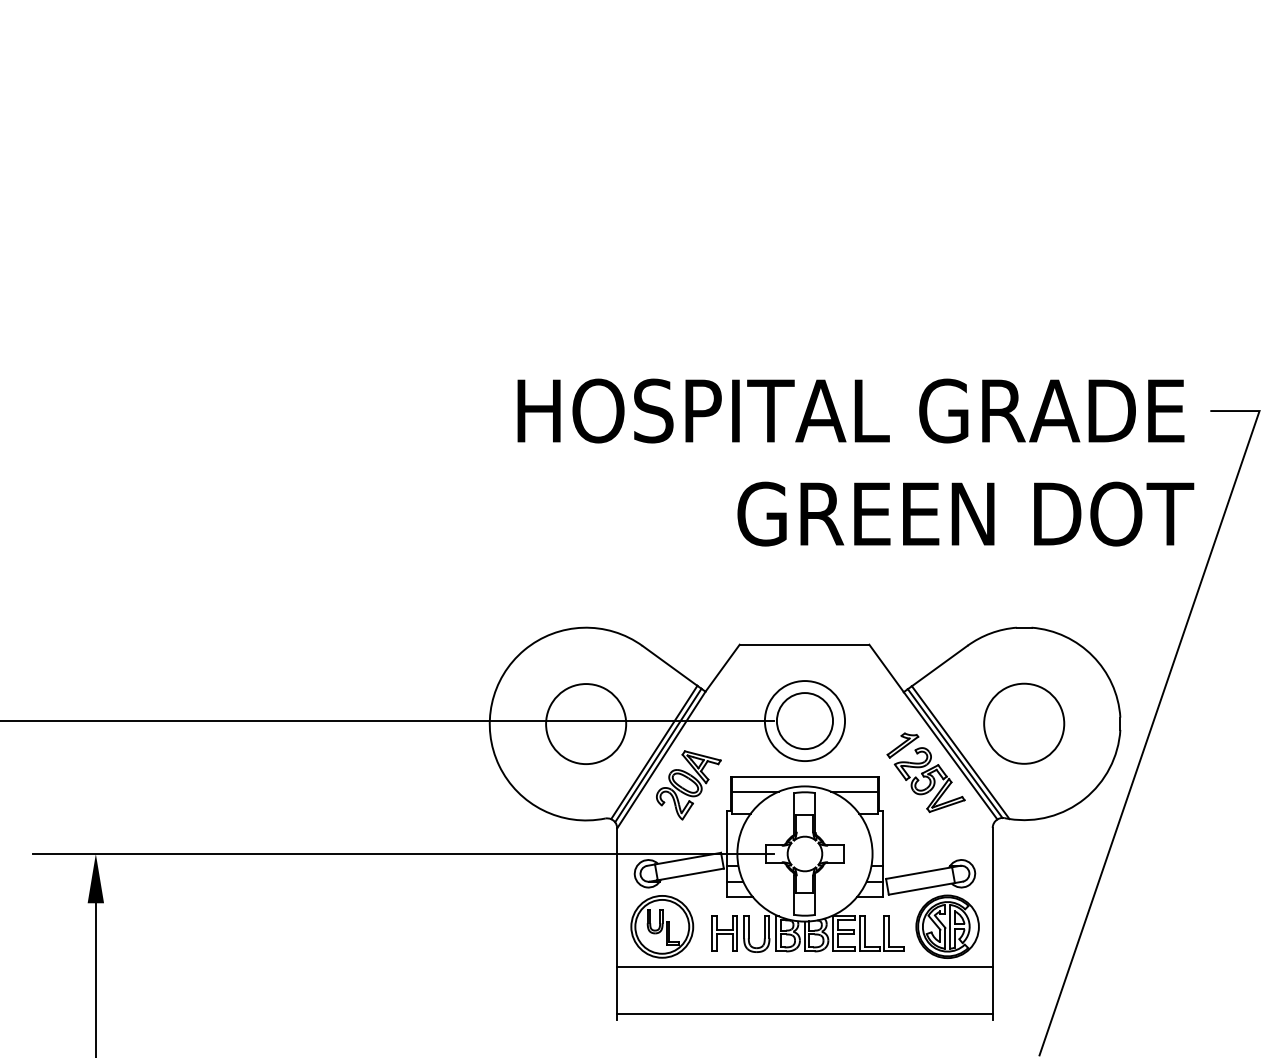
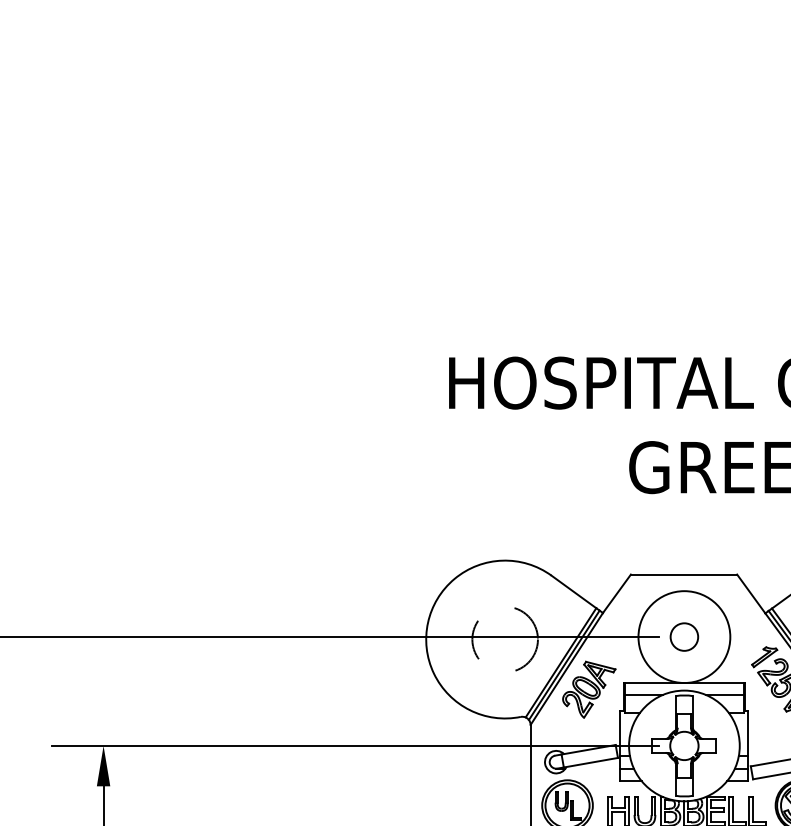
circle: (804, 721) -> (684, 637), size x0.6
circle: (804, 721) -> (684, 637), size x1.4
circle: (586, 724) -> (505, 639), solid -> dashed

